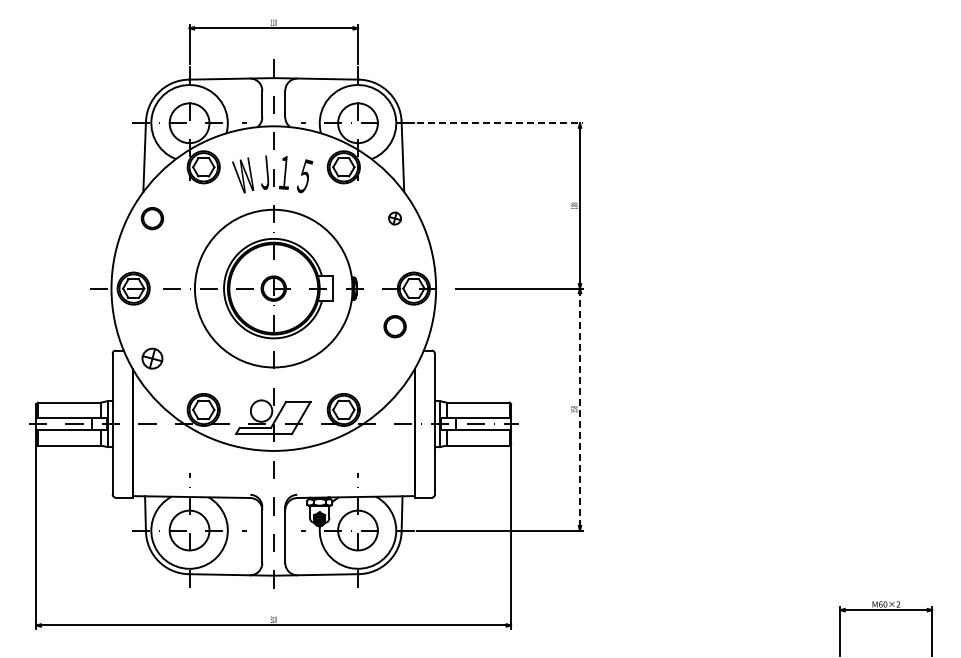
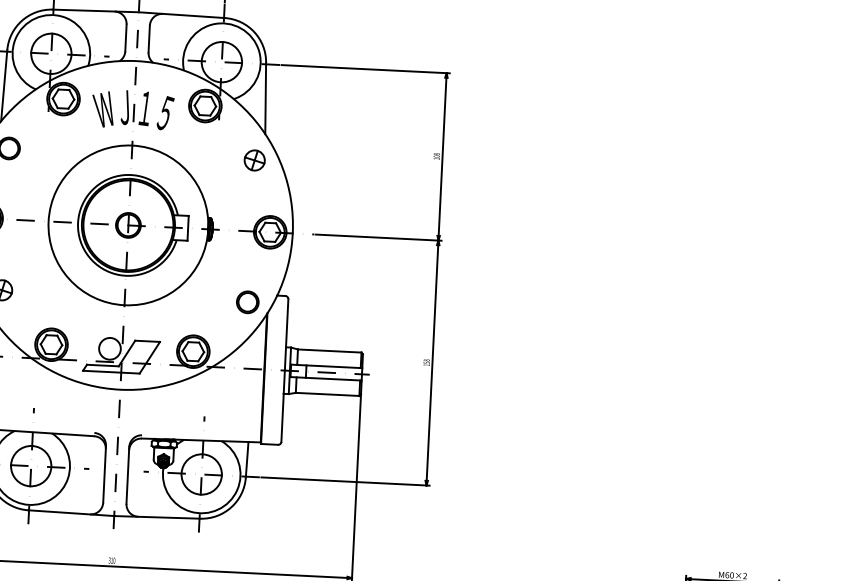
line: (500, 123) -> (366, 69), dashed -> solid
part: (394, 218) -> (254, 160), size x1.67
part: (394, 326) -> (247, 302), moved
line: (580, 409) -> (432, 362), dashed -> solid

